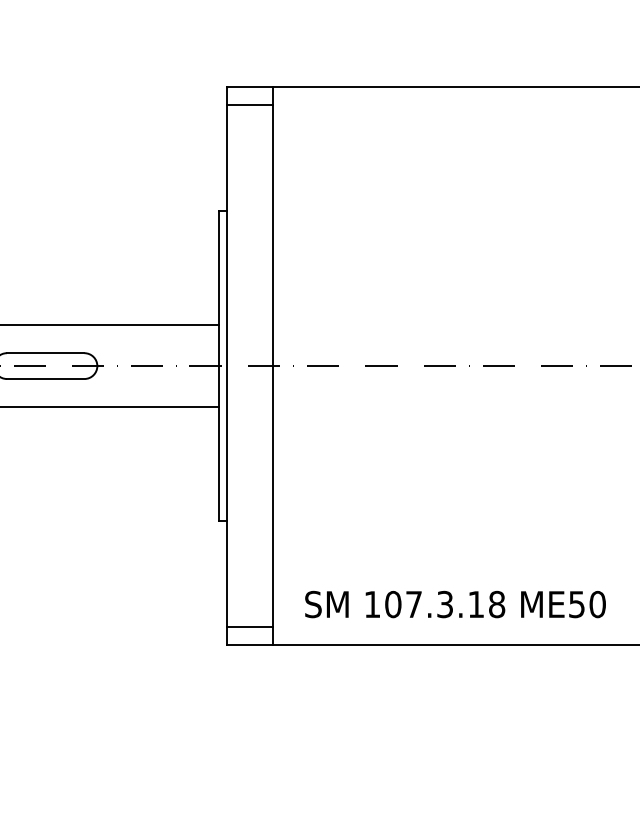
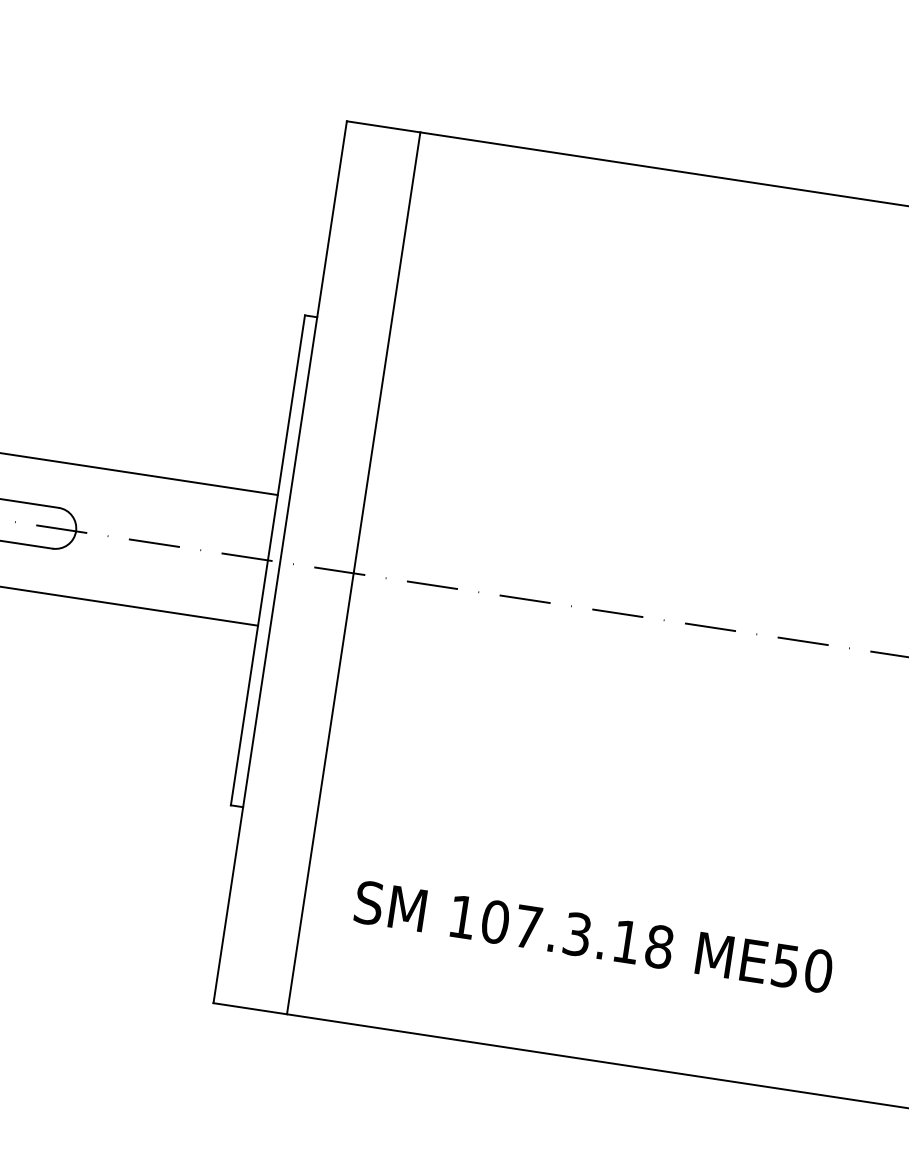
line: (249, 104) -> (379, 154), removed
text: (455, 604) -> (593, 936), moved
line: (249, 627) -> (254, 980), removed

